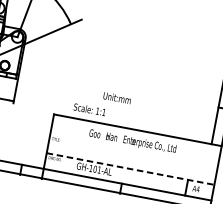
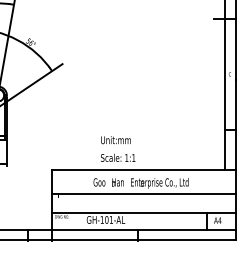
text: (90, 109) -> (118, 157), moved
line: (134, 151) -> (144, 193), added
line: (130, 168) -> (144, 212), dashed -> solid

